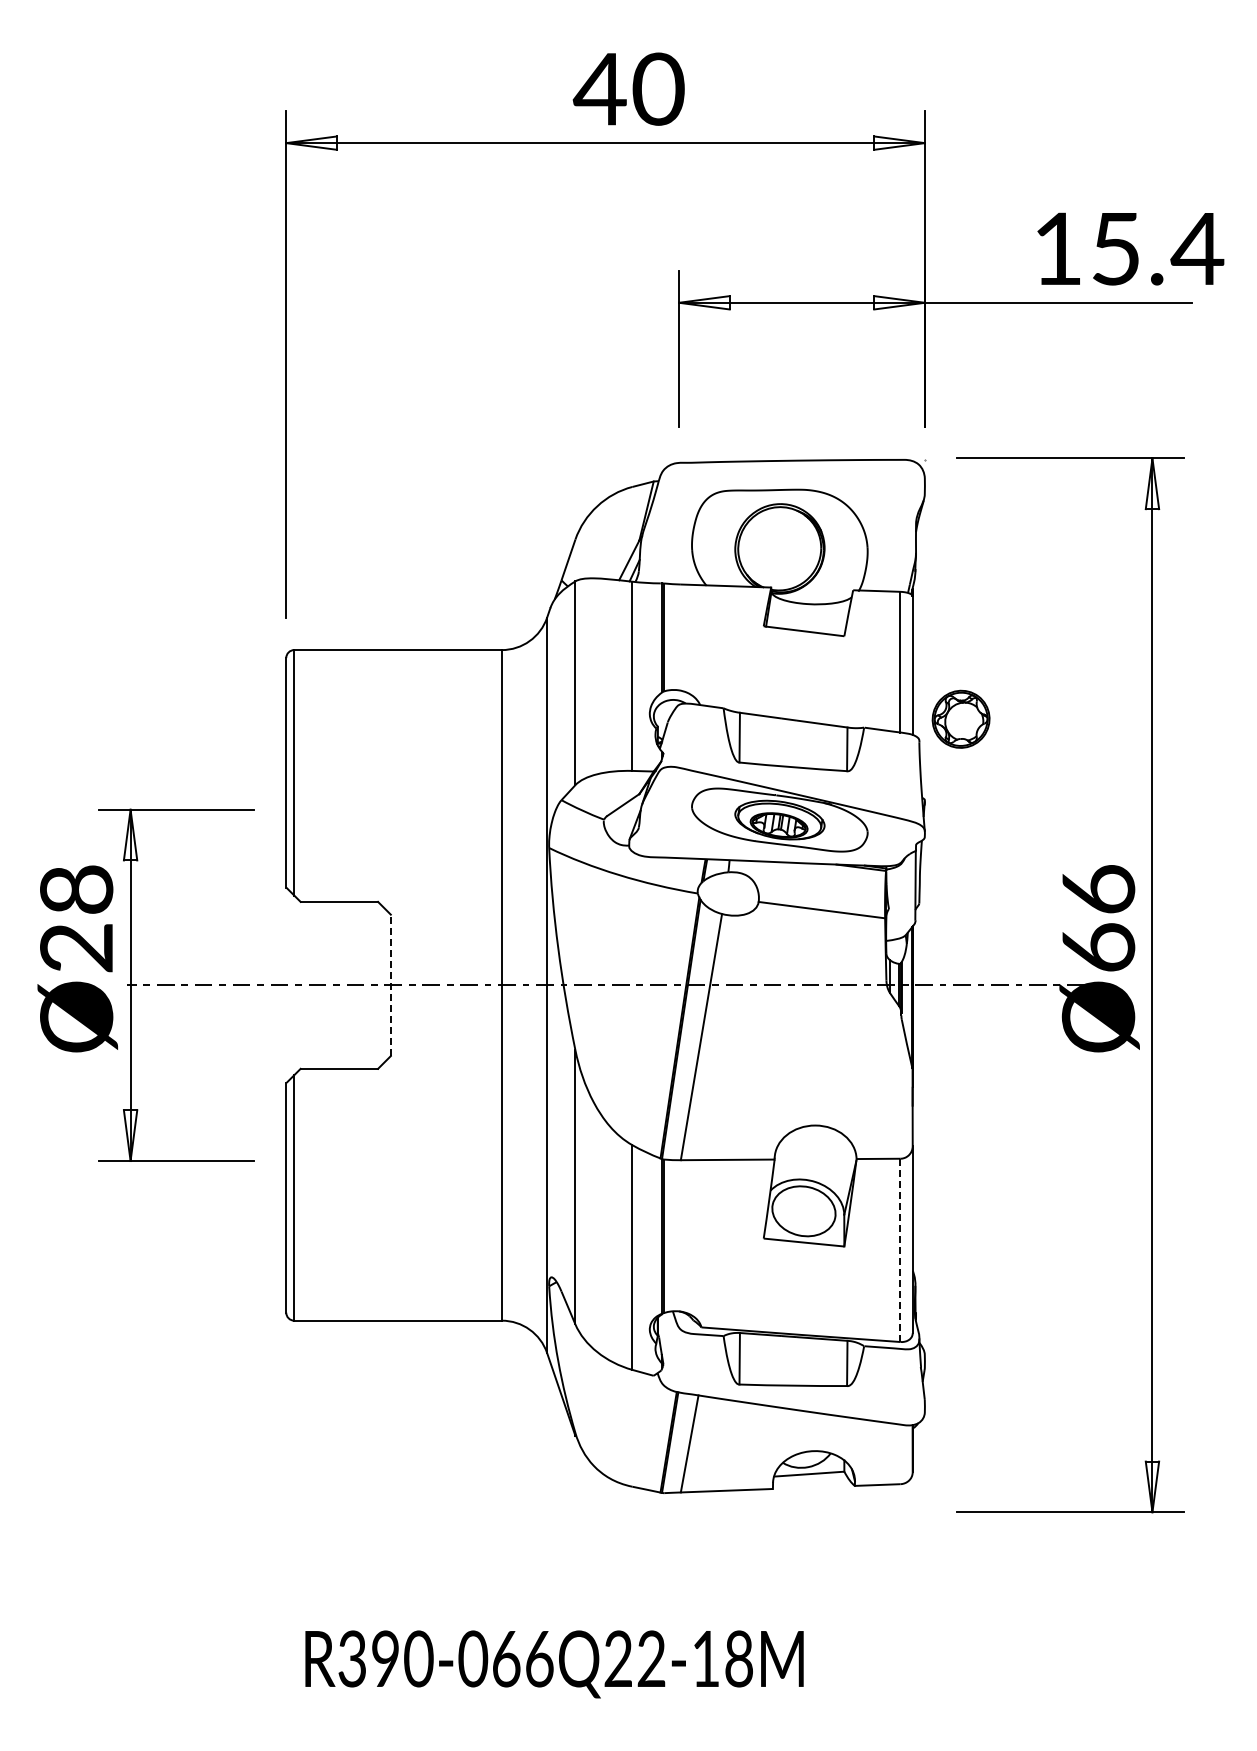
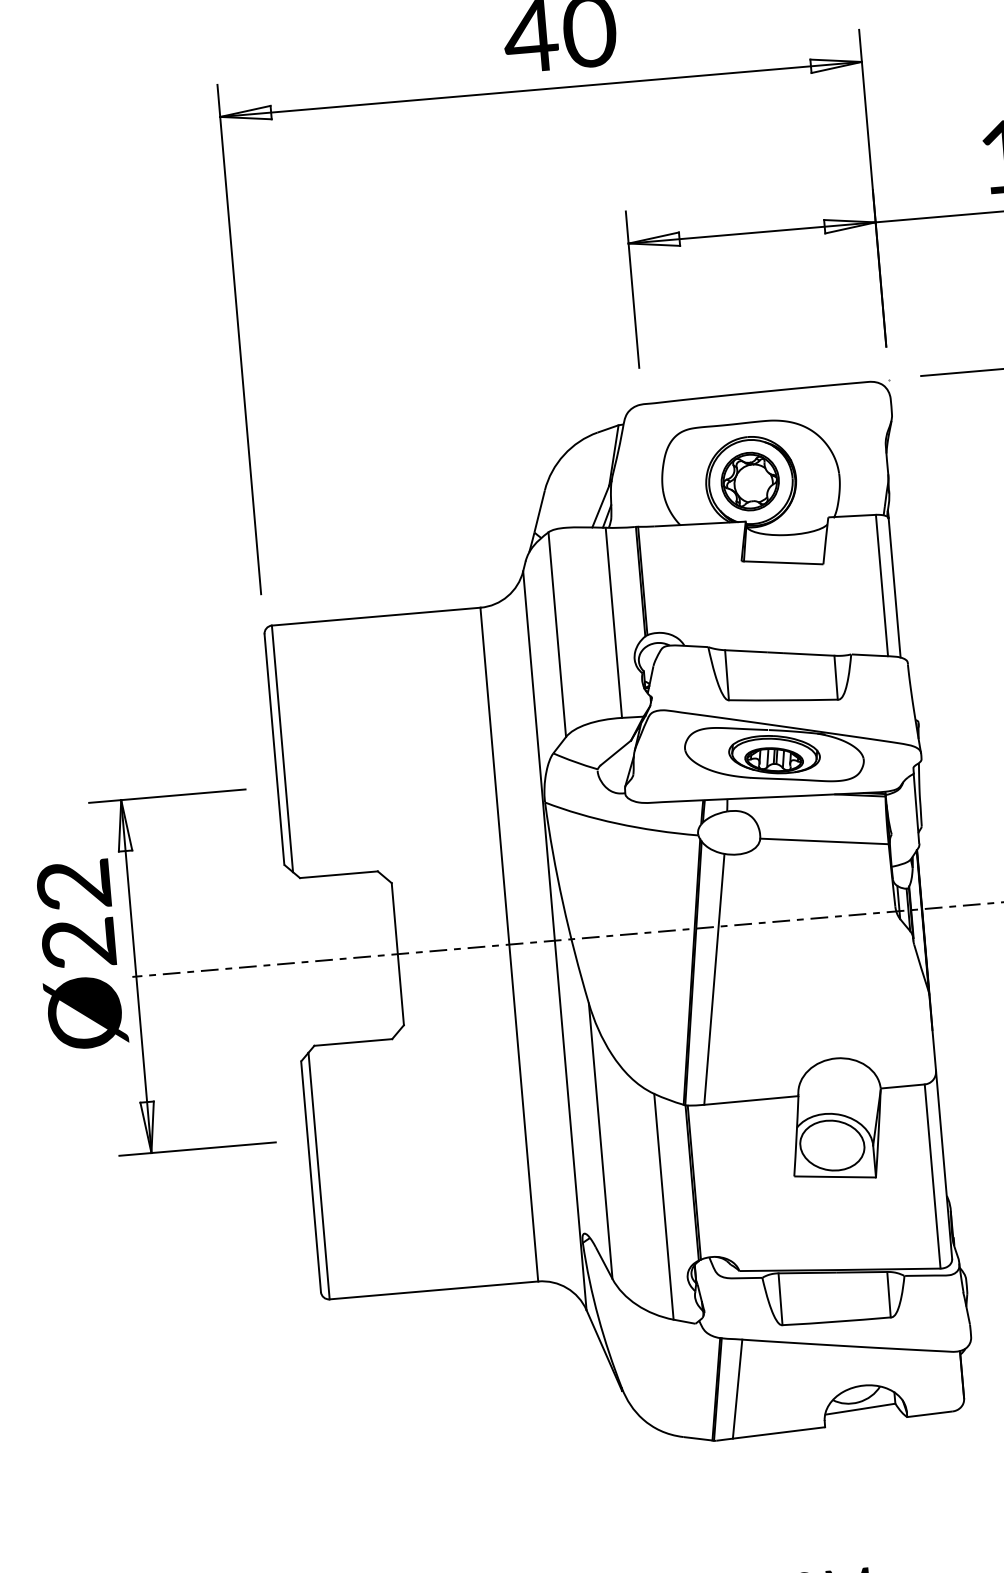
part: (960, 718) -> (749, 480), moved
text: (76, 889) -> (73, 884), Ø28 -> Ø22
line: (390, 985) -> (397, 954), dashed -> solid
line: (900, 1250) -> (932, 1176), dashed -> solid

